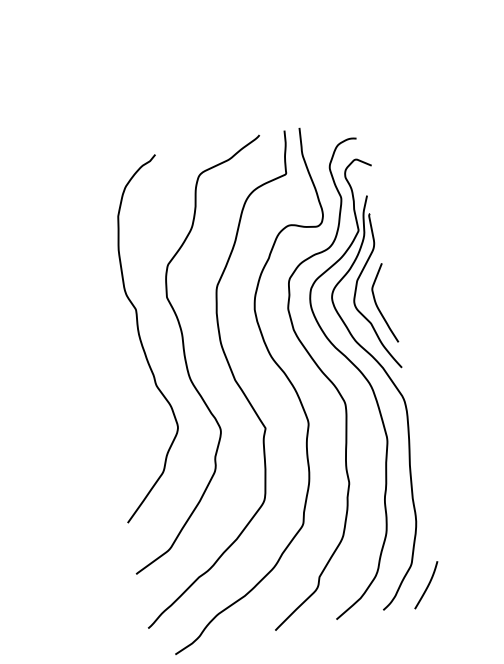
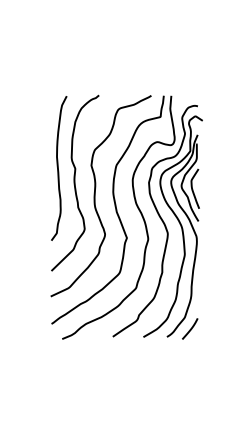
curve: (102, 315) -> (58, 168), added

